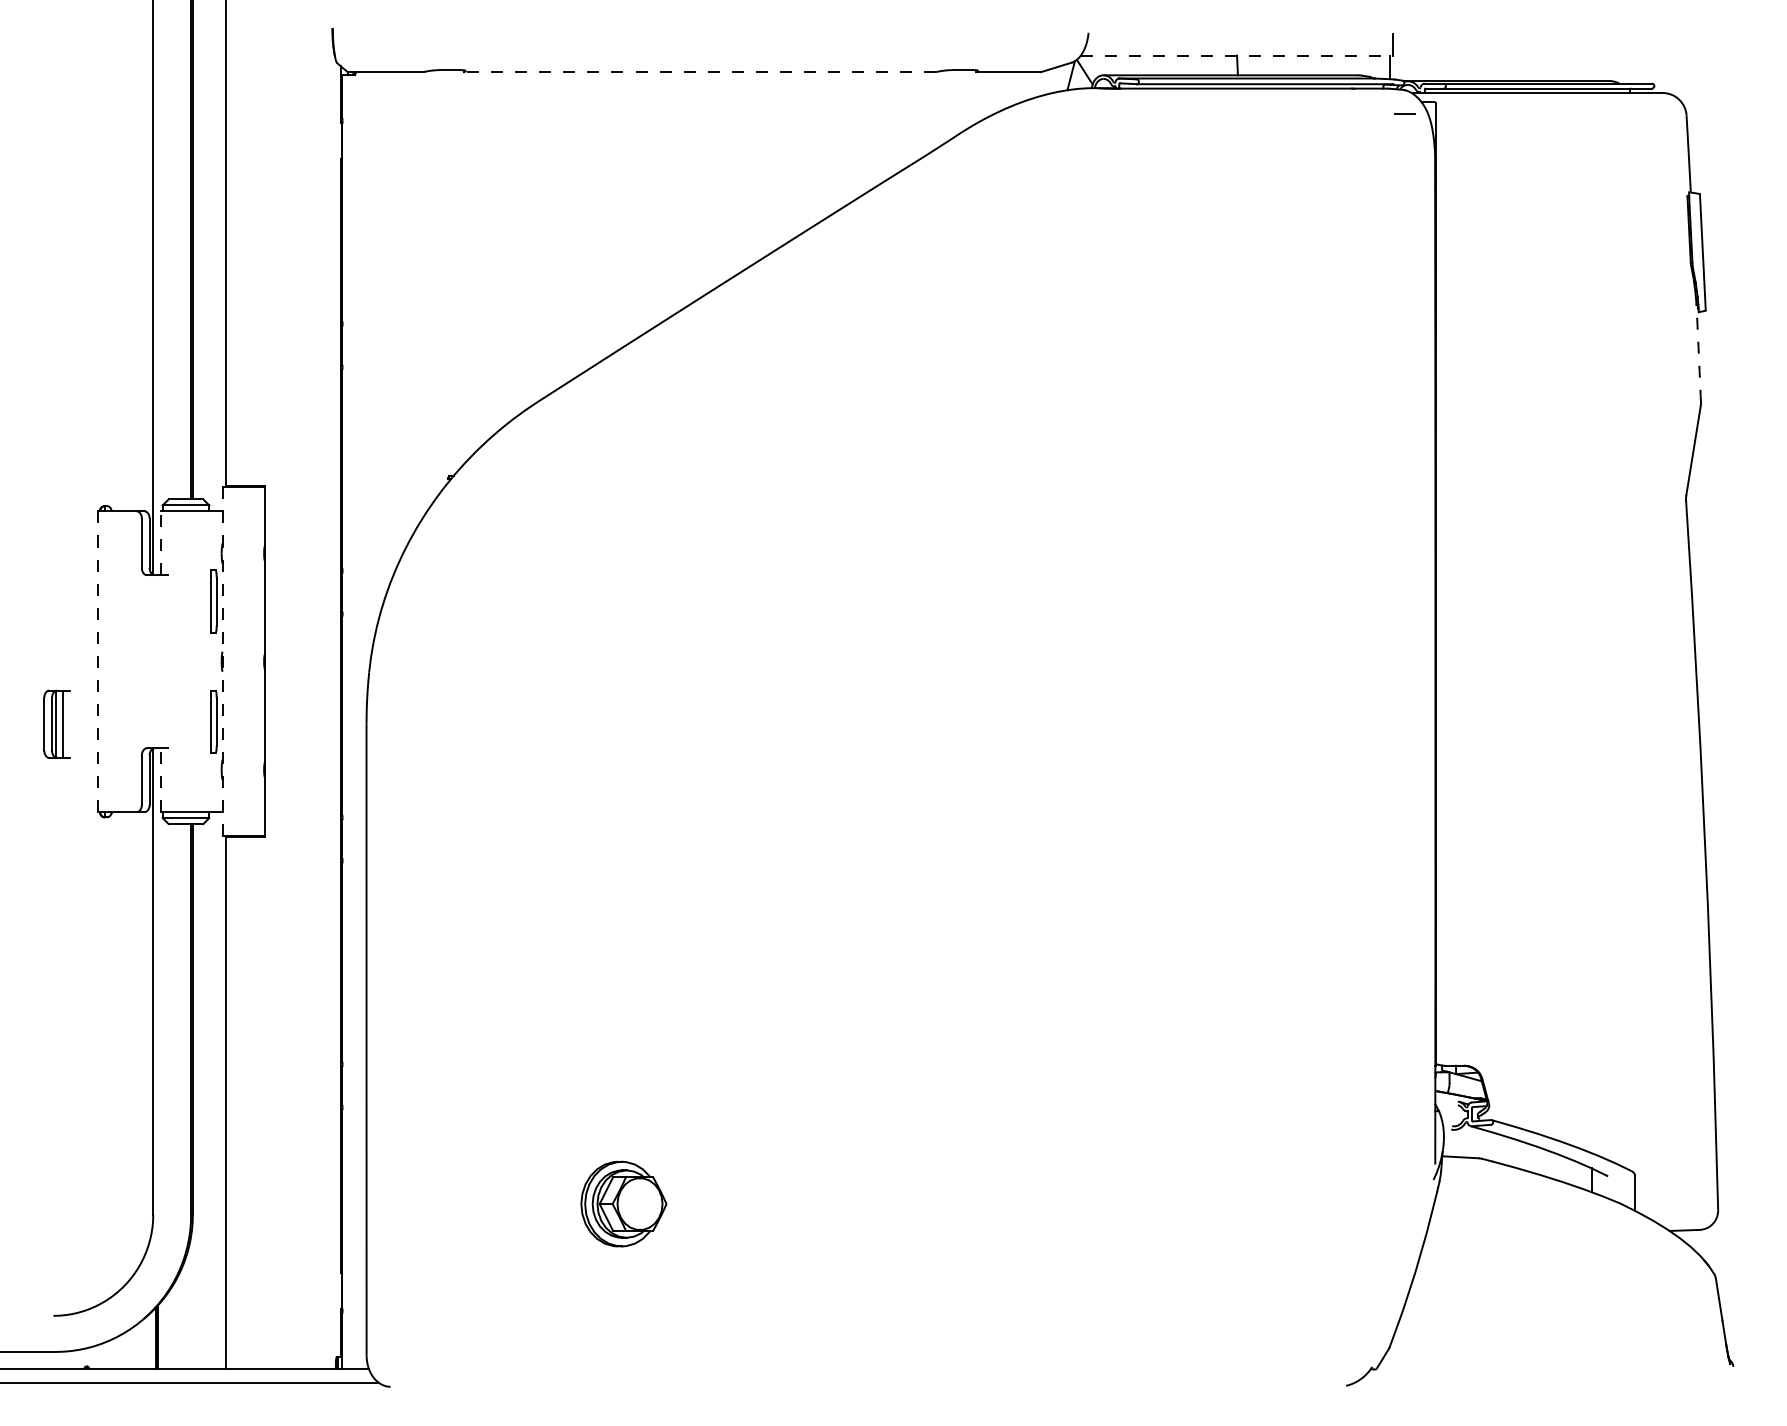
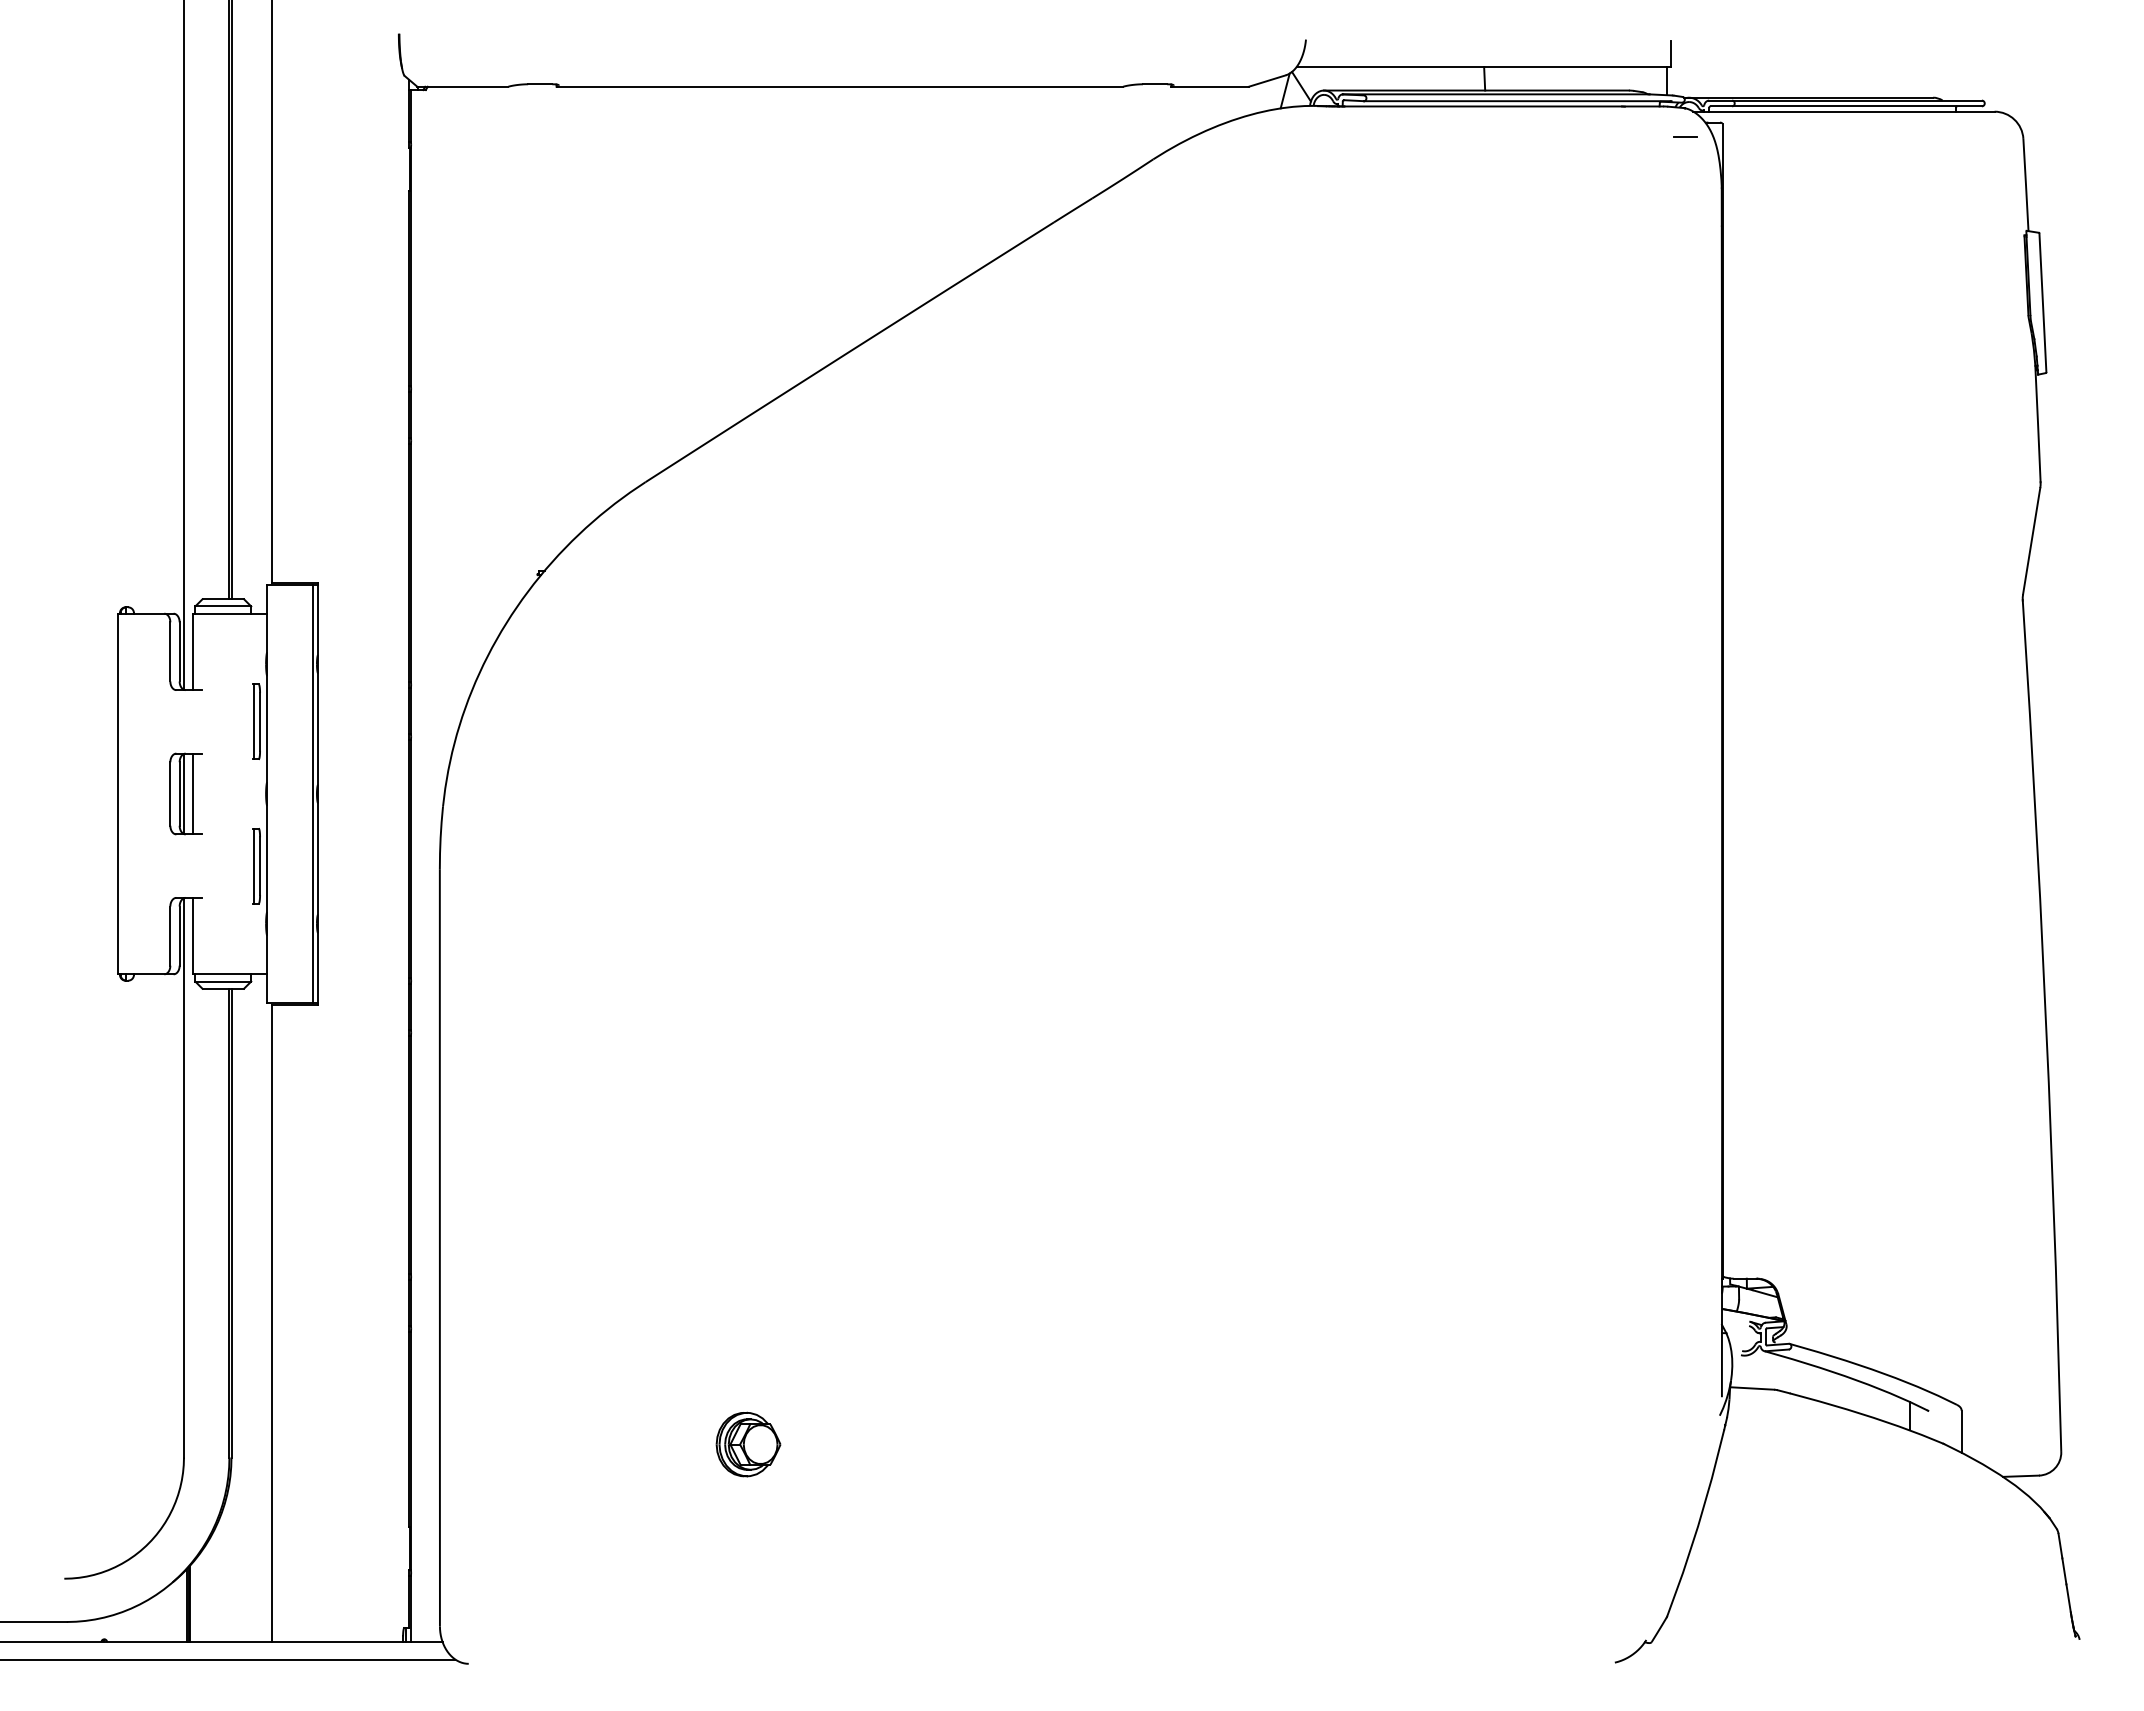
line: (1237, 55) -> (1484, 66), dashed -> solid
line: (699, 71) -> (839, 86), dashed -> solid
arc: (1699, 353) -> (2038, 424), dashed -> solid
line: (160, 542) -> (192, 651), dashed -> solid
line: (97, 661) -> (117, 793), dashed -> solid
line: (260, 661) -> (312, 793), added
line: (222, 662) -> (267, 794), dashed -> solid
part: (56, 723) -> (185, 793), moved
line: (160, 779) -> (192, 935), dashed -> solid
part: (623, 1203) -> (748, 1444), size x0.62

